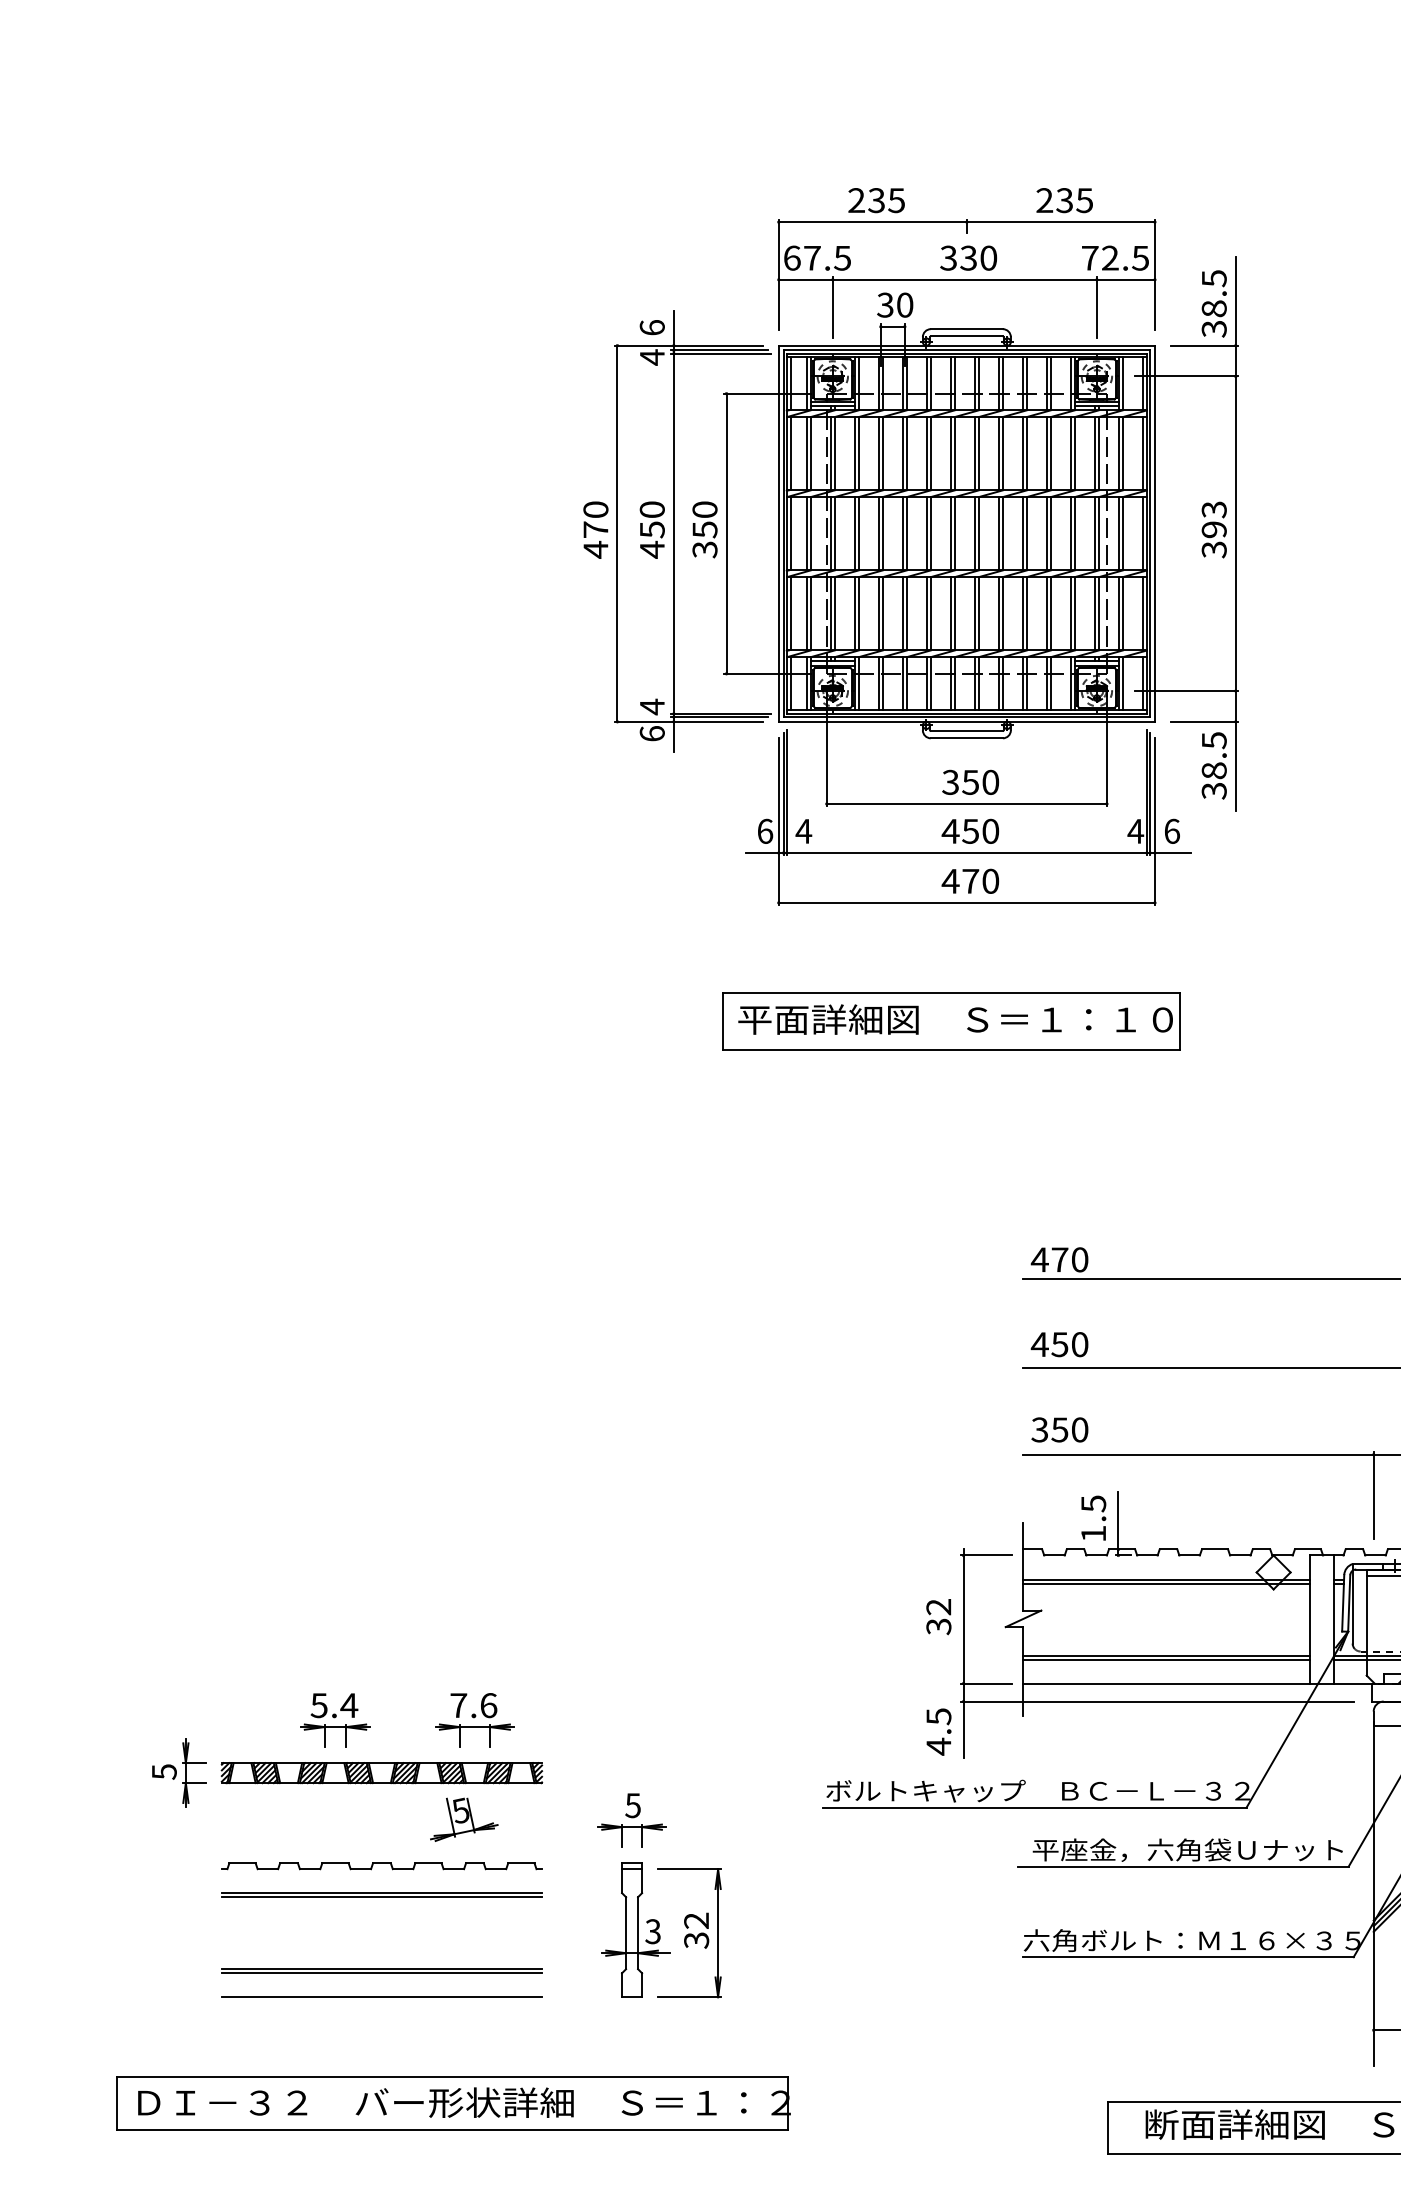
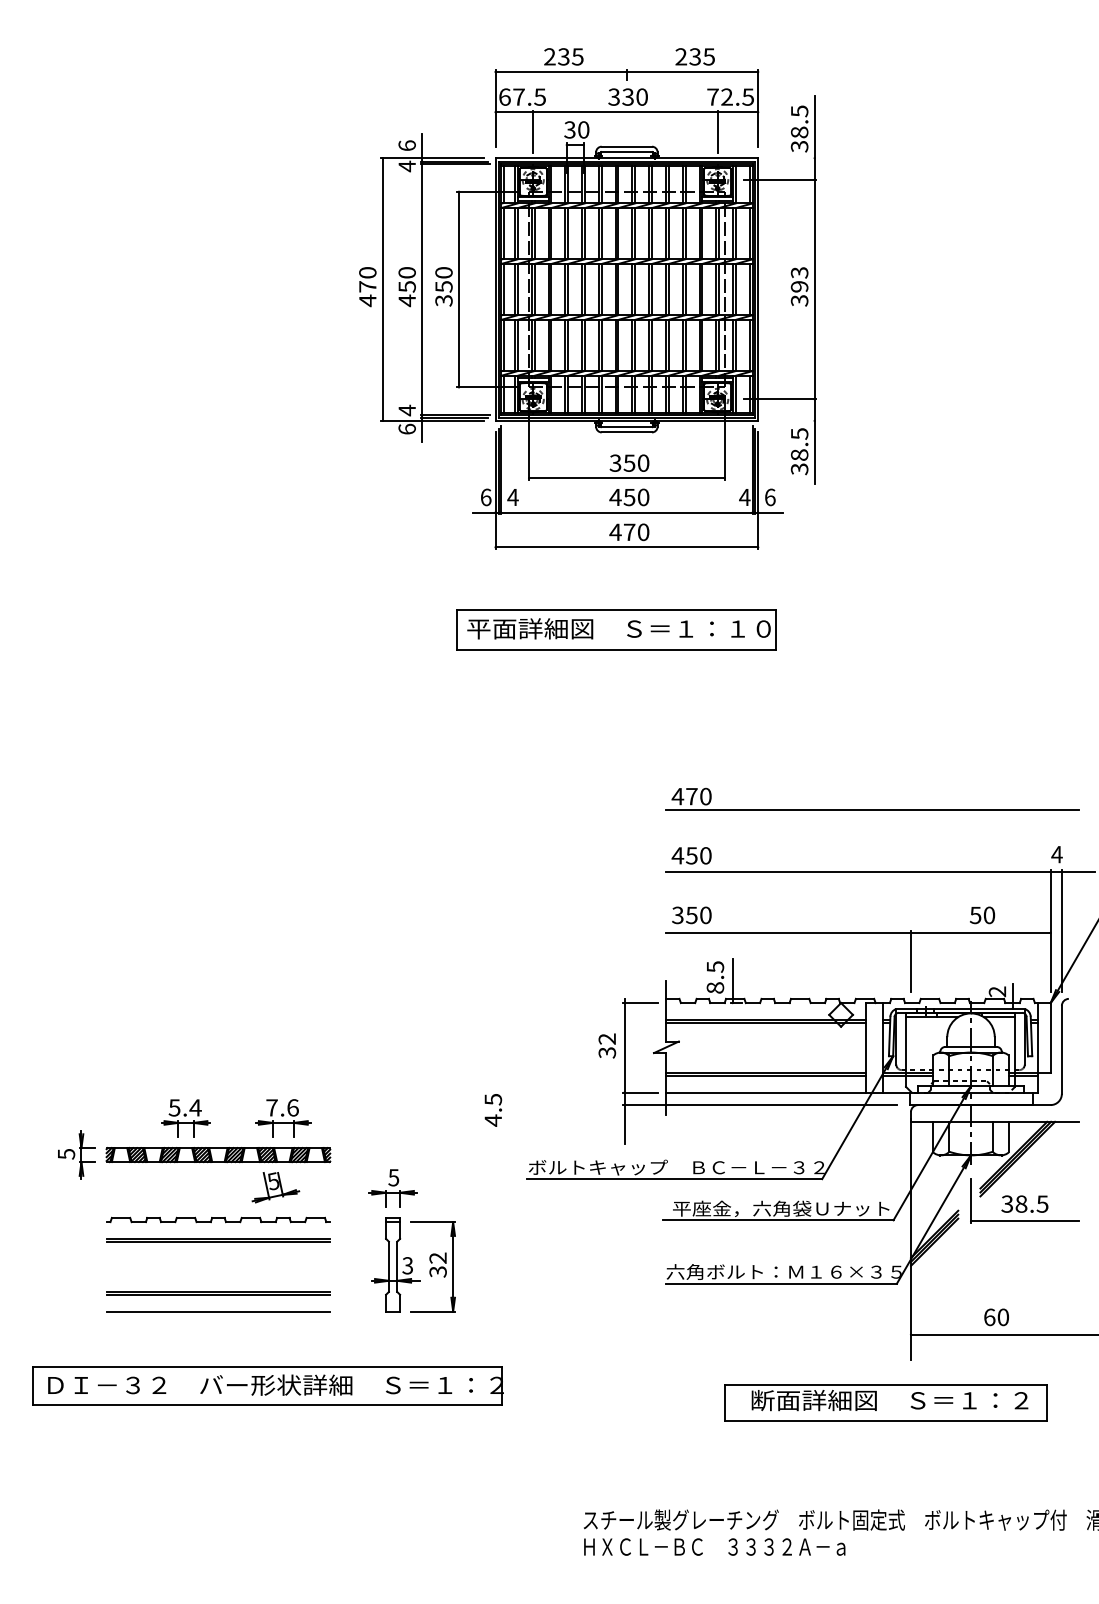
line: (1204, 346) -> (792, 158), removed
line: (1204, 721) -> (792, 420), removed
text: (1093, 1533) -> (715, 987), 1.5 -> 8.5
text: (939, 1732) -> (493, 1110), moved

